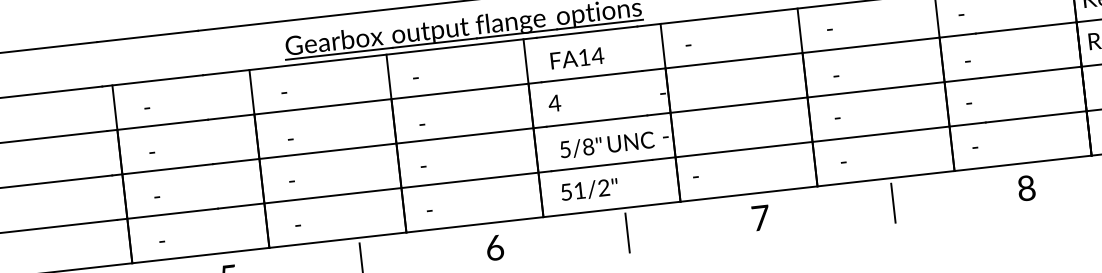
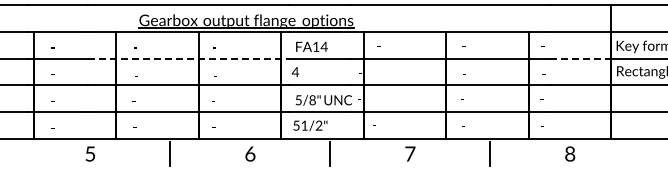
line: (1027, 27) -> (581, 58), solid -> dashed
line: (376, 100) -> (189, 58), solid -> dashed

